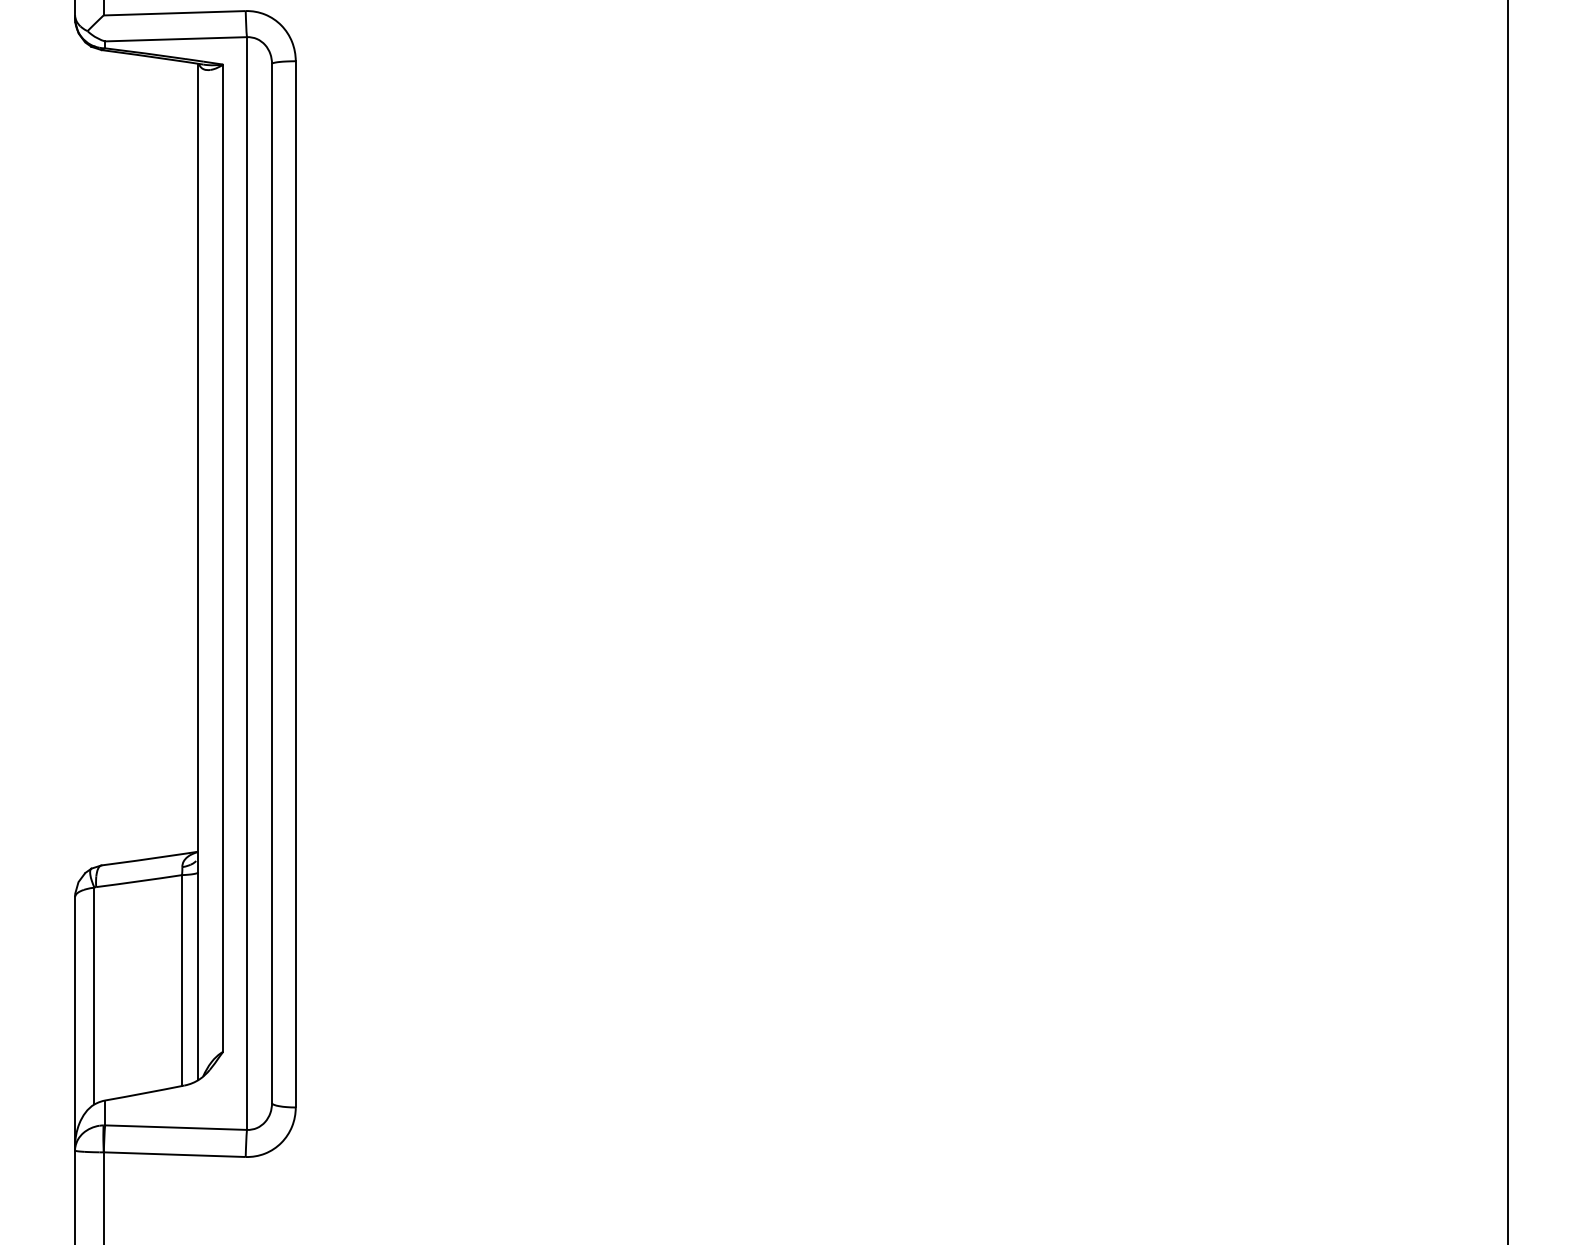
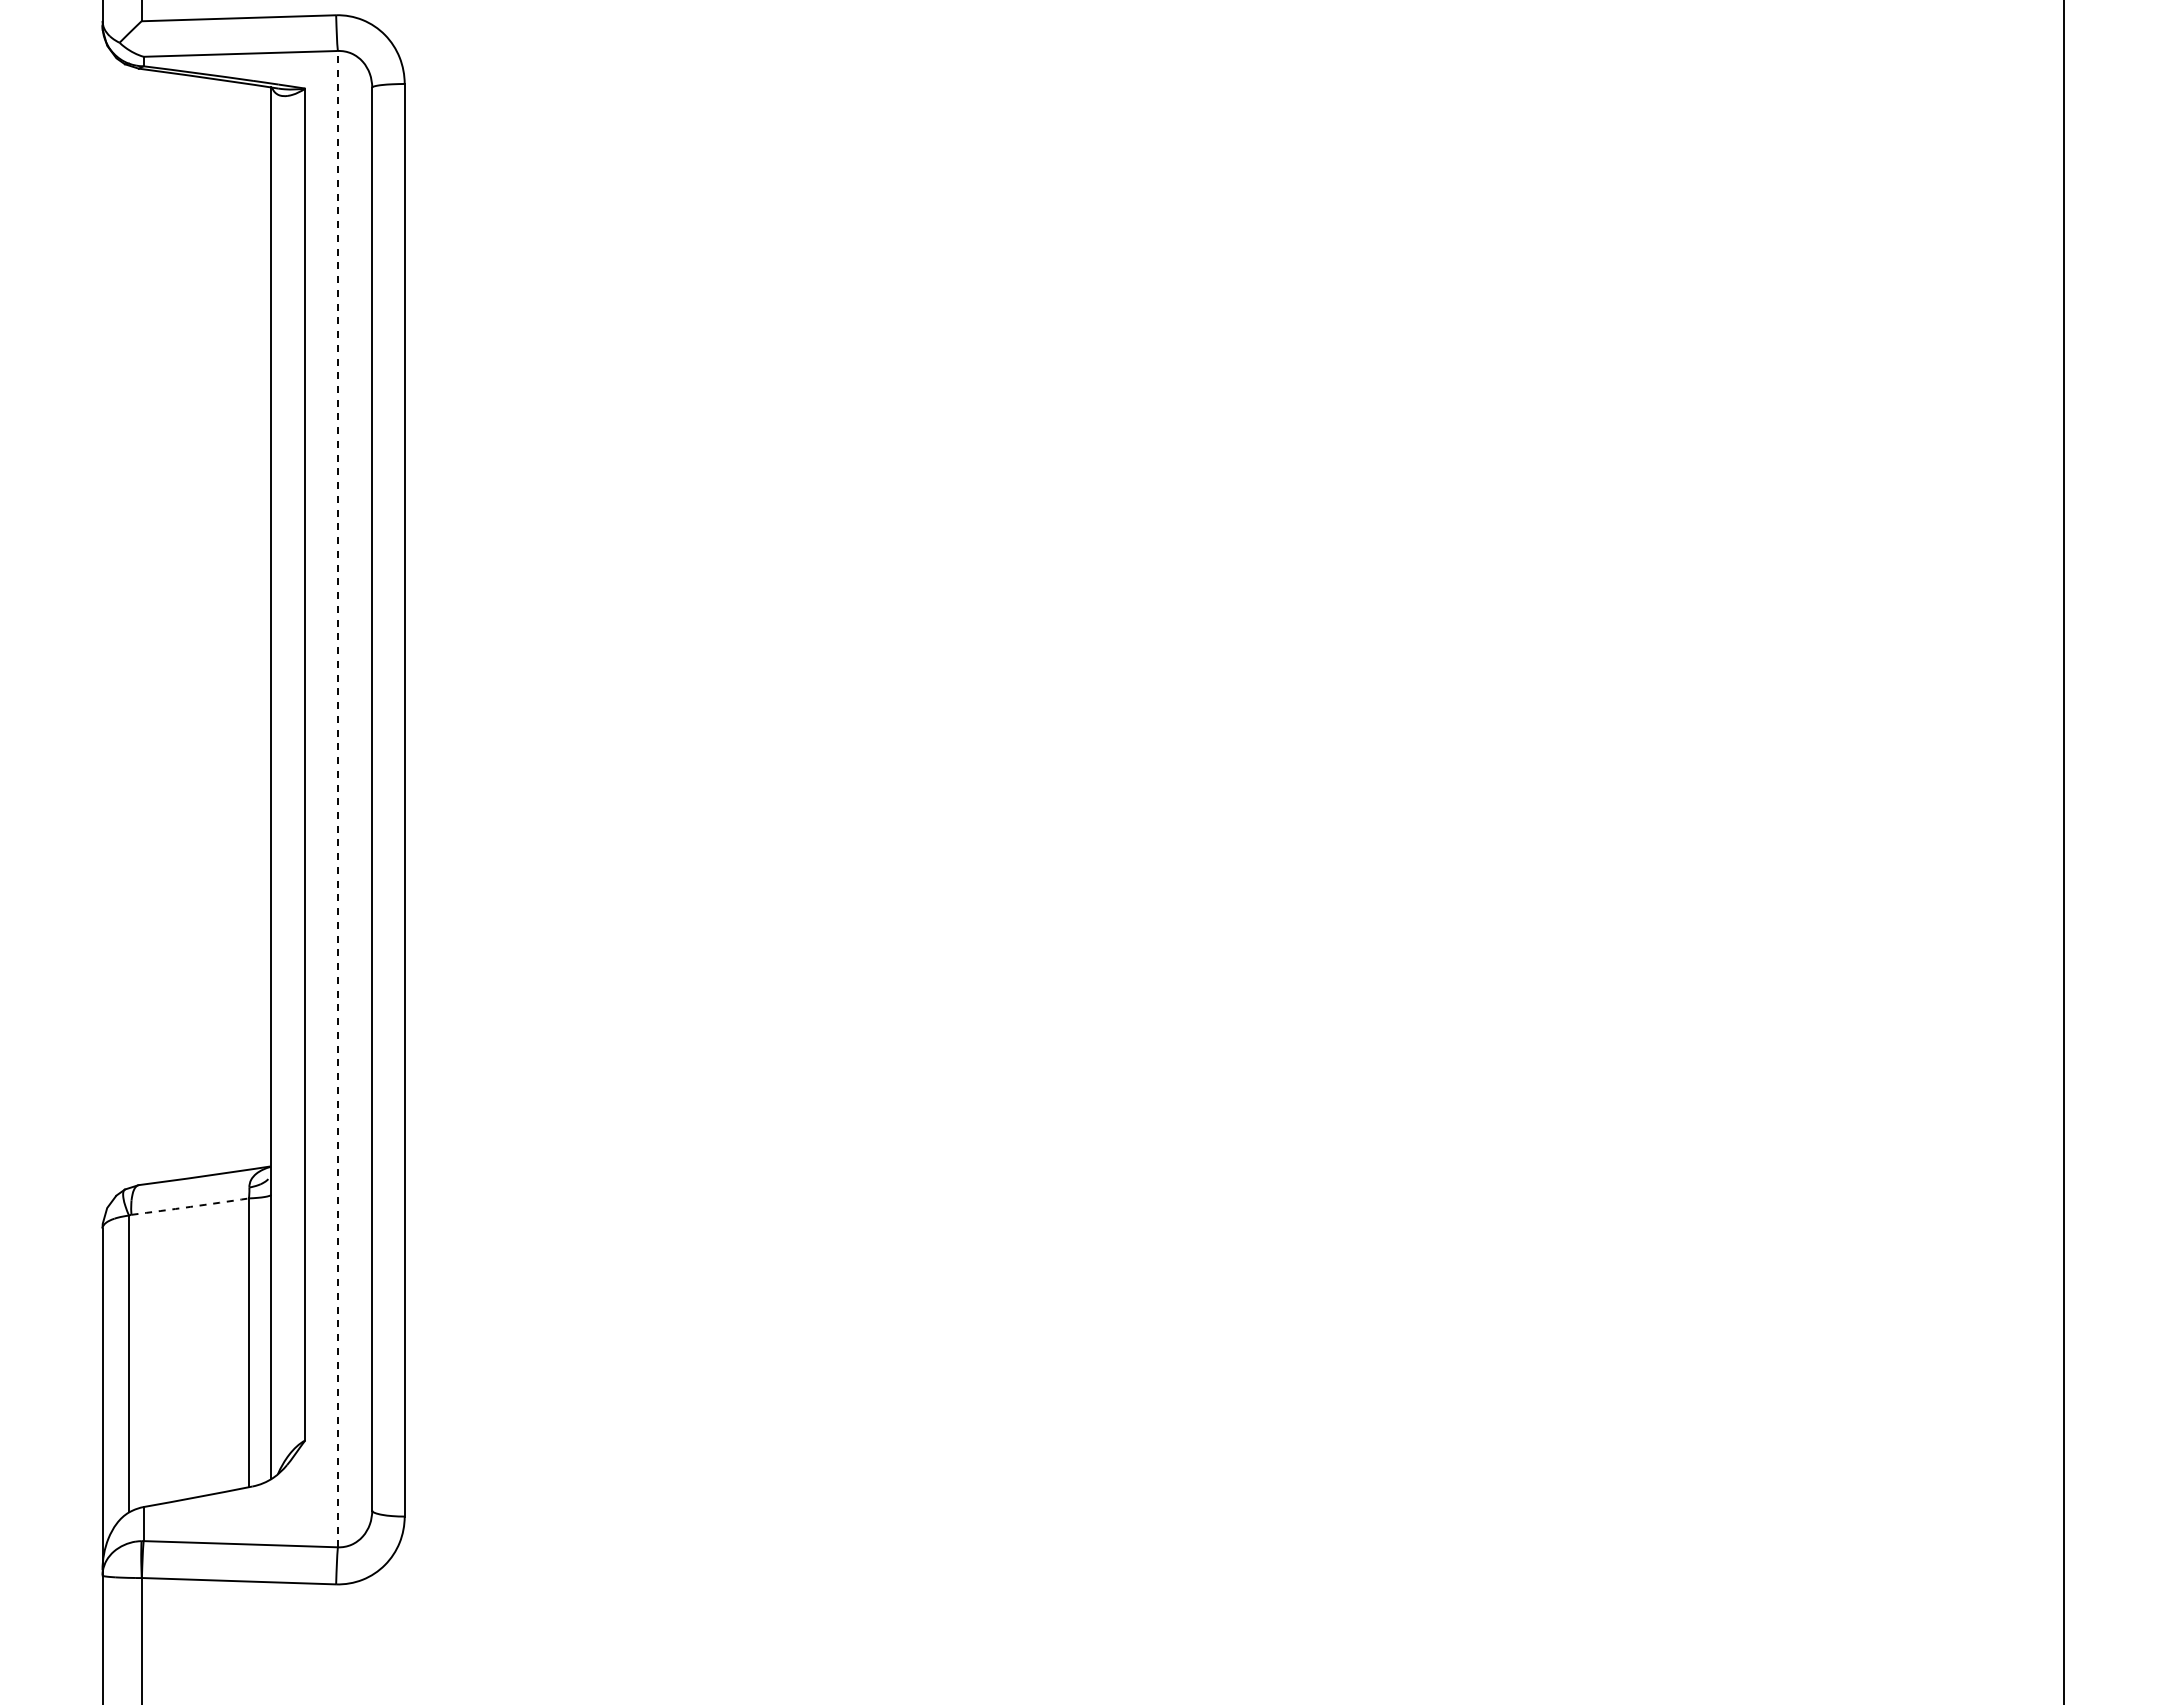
line: (246, 583) -> (337, 798), solid -> dashed
arc: (139, 881) -> (190, 1206), solid -> dashed

